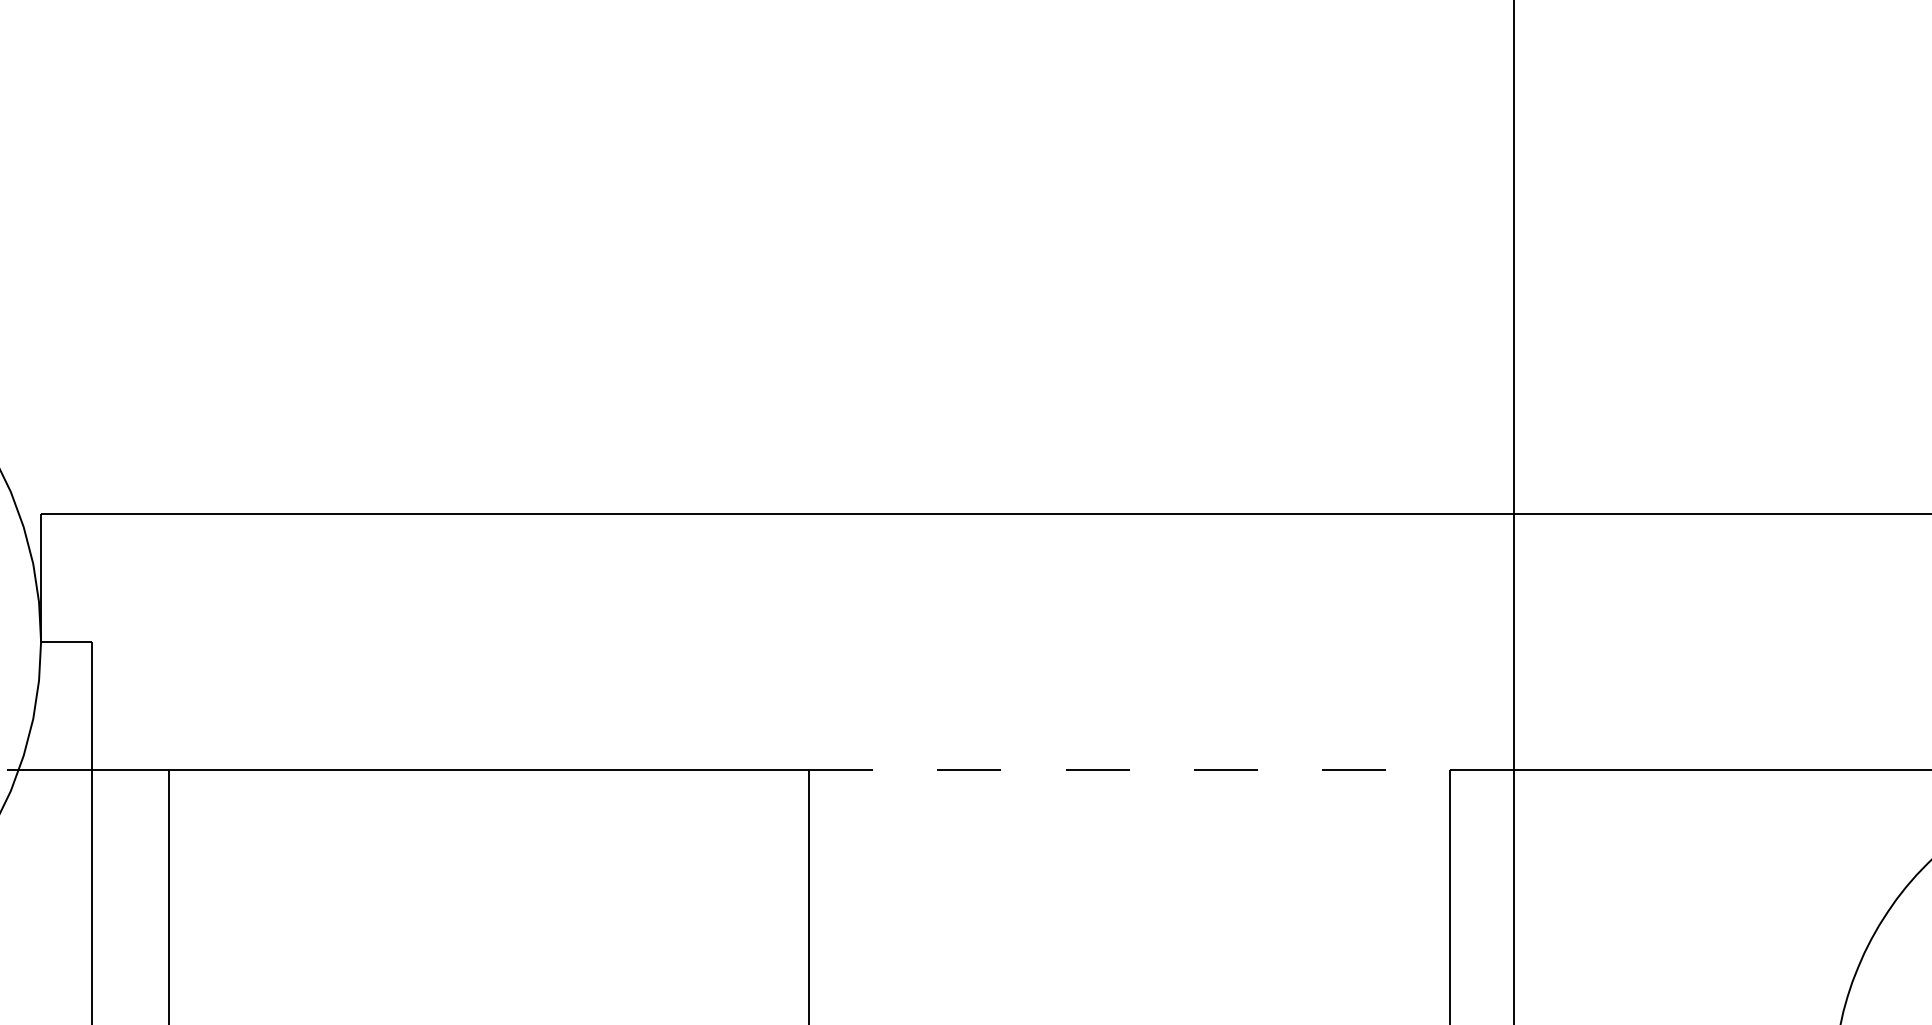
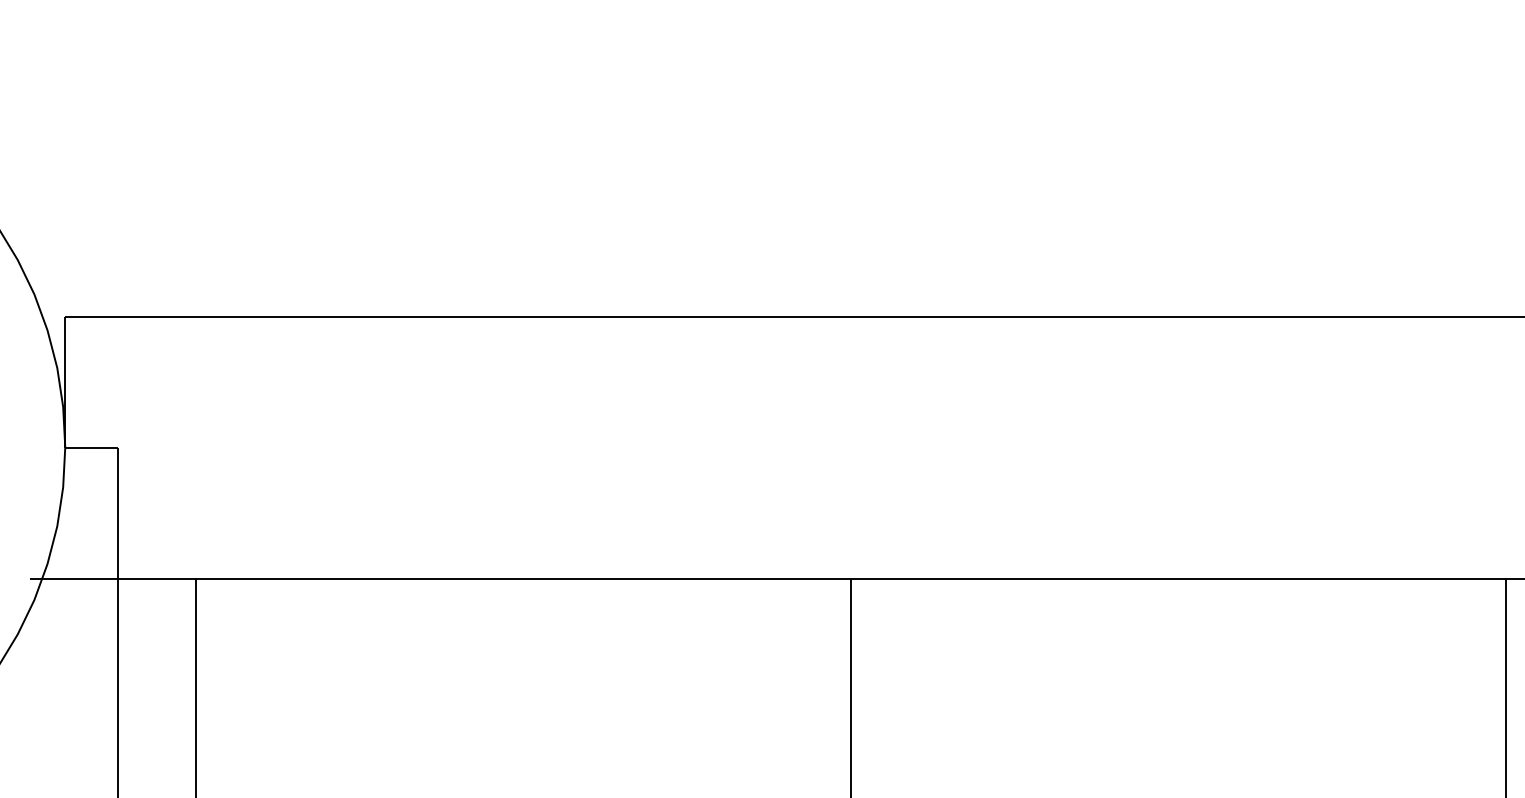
line: (1130, 769) -> (1179, 578), dashed -> solid

